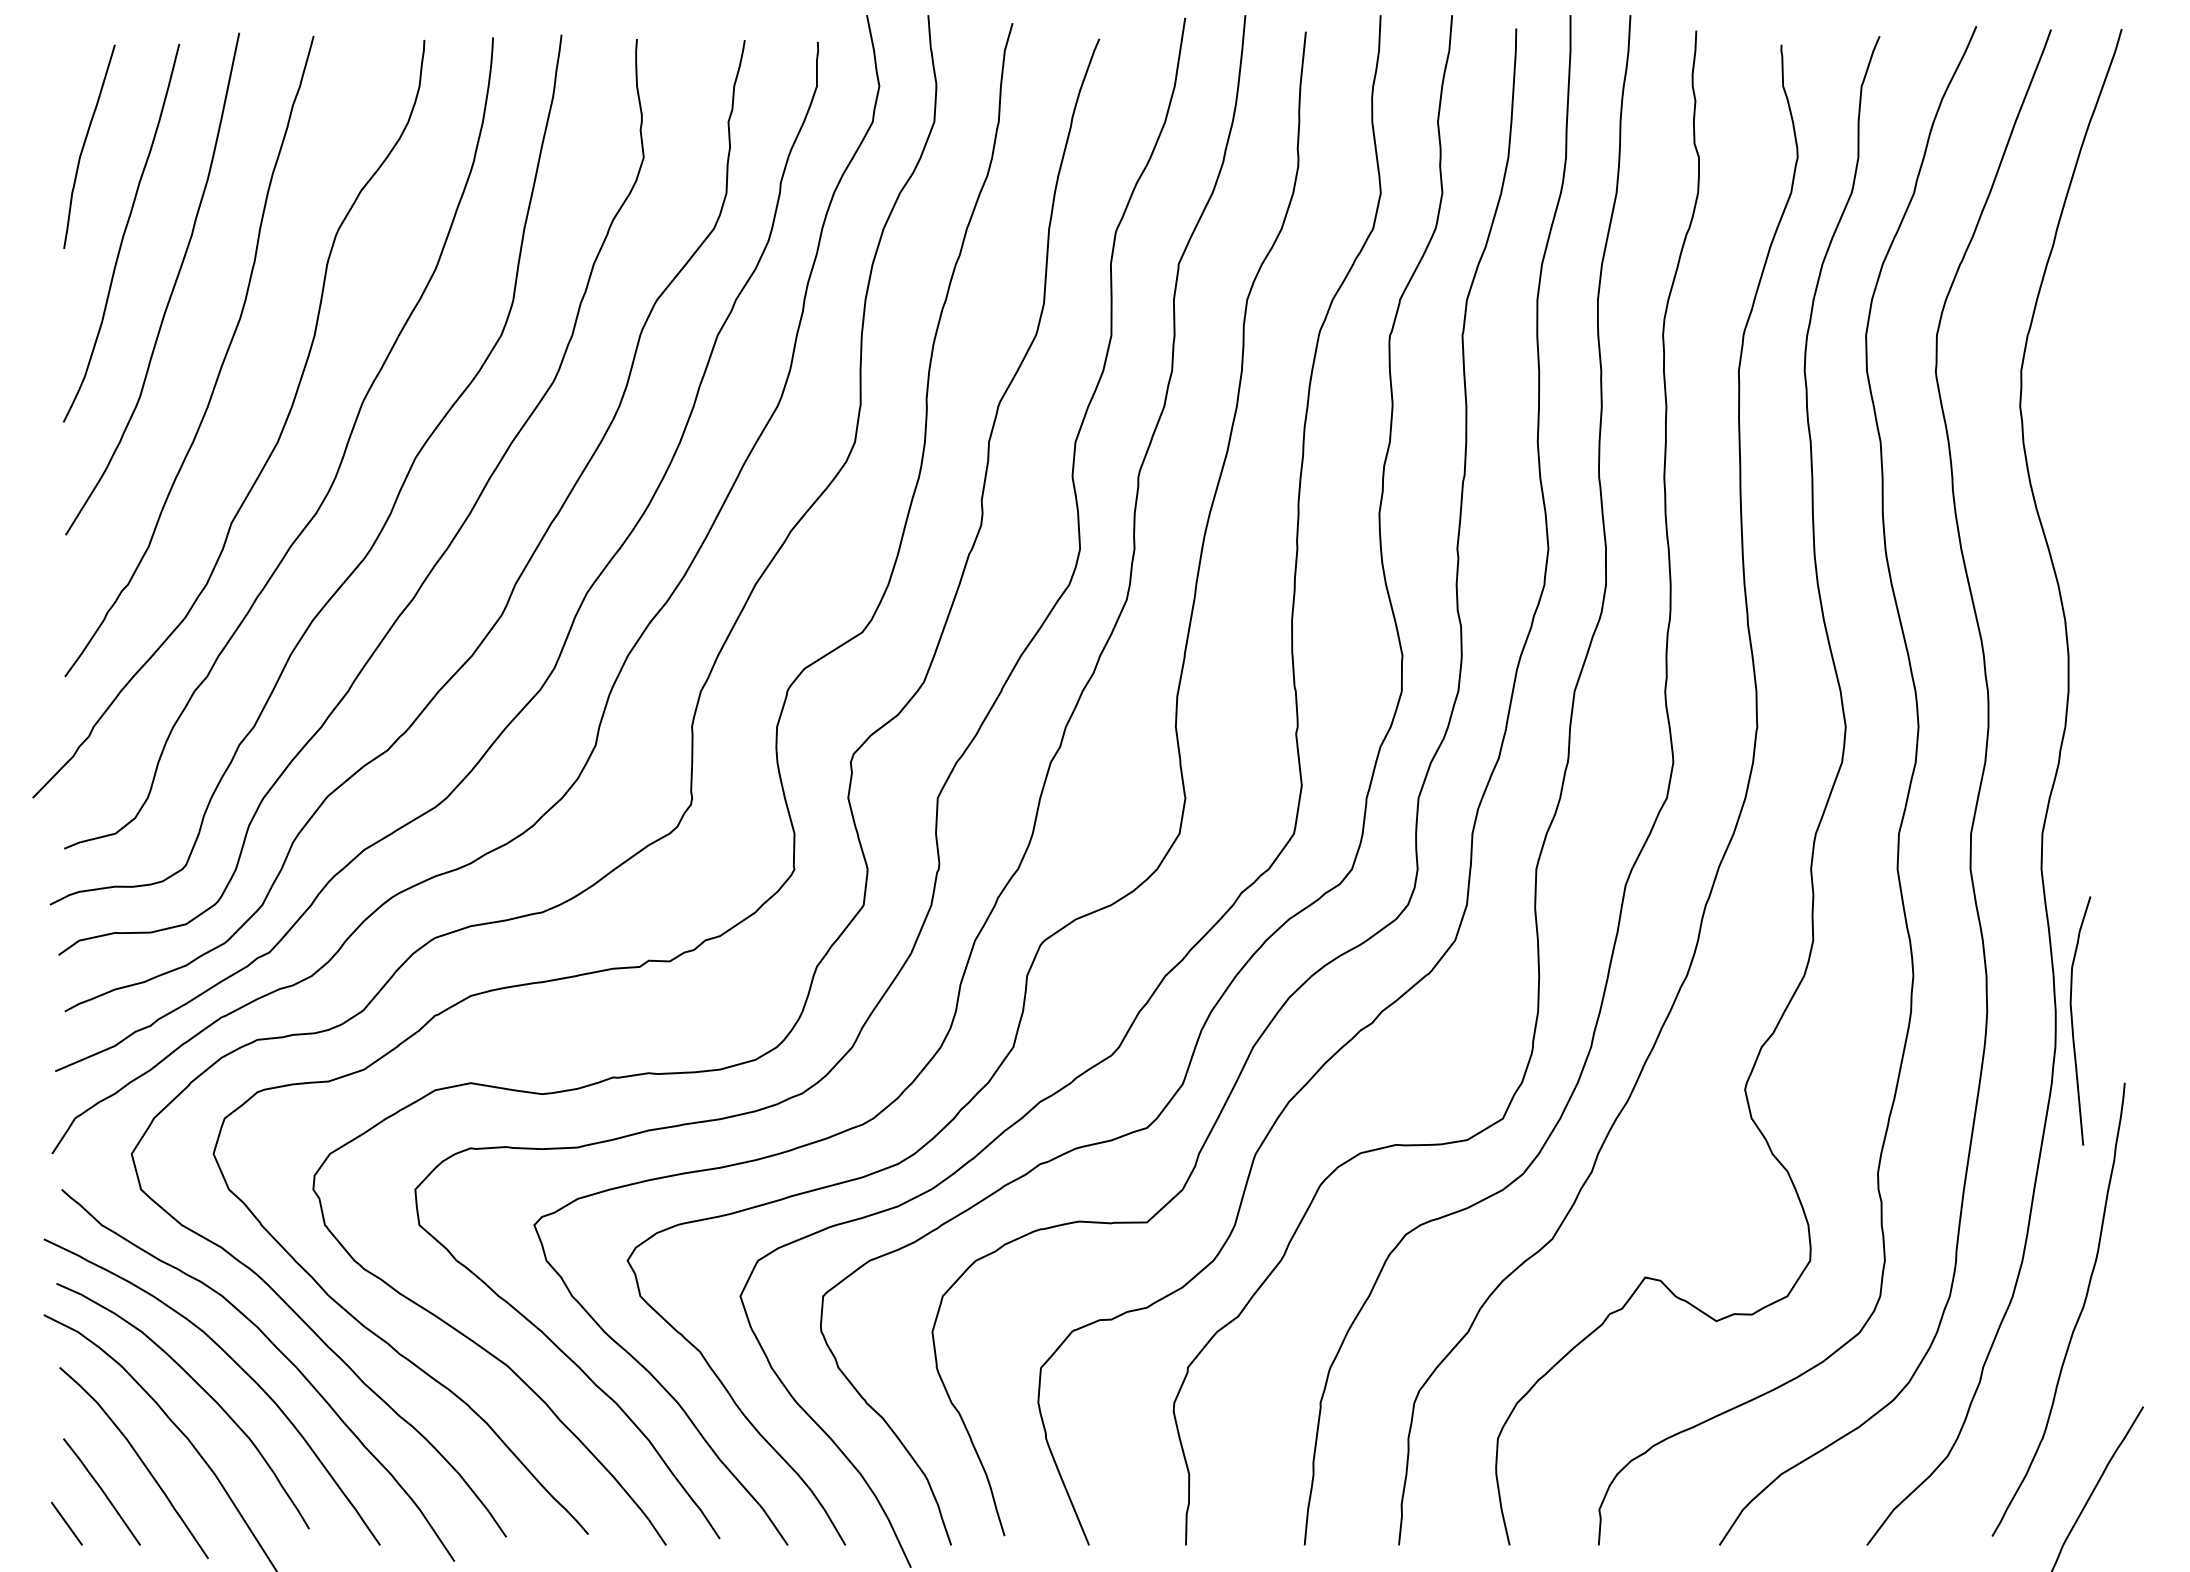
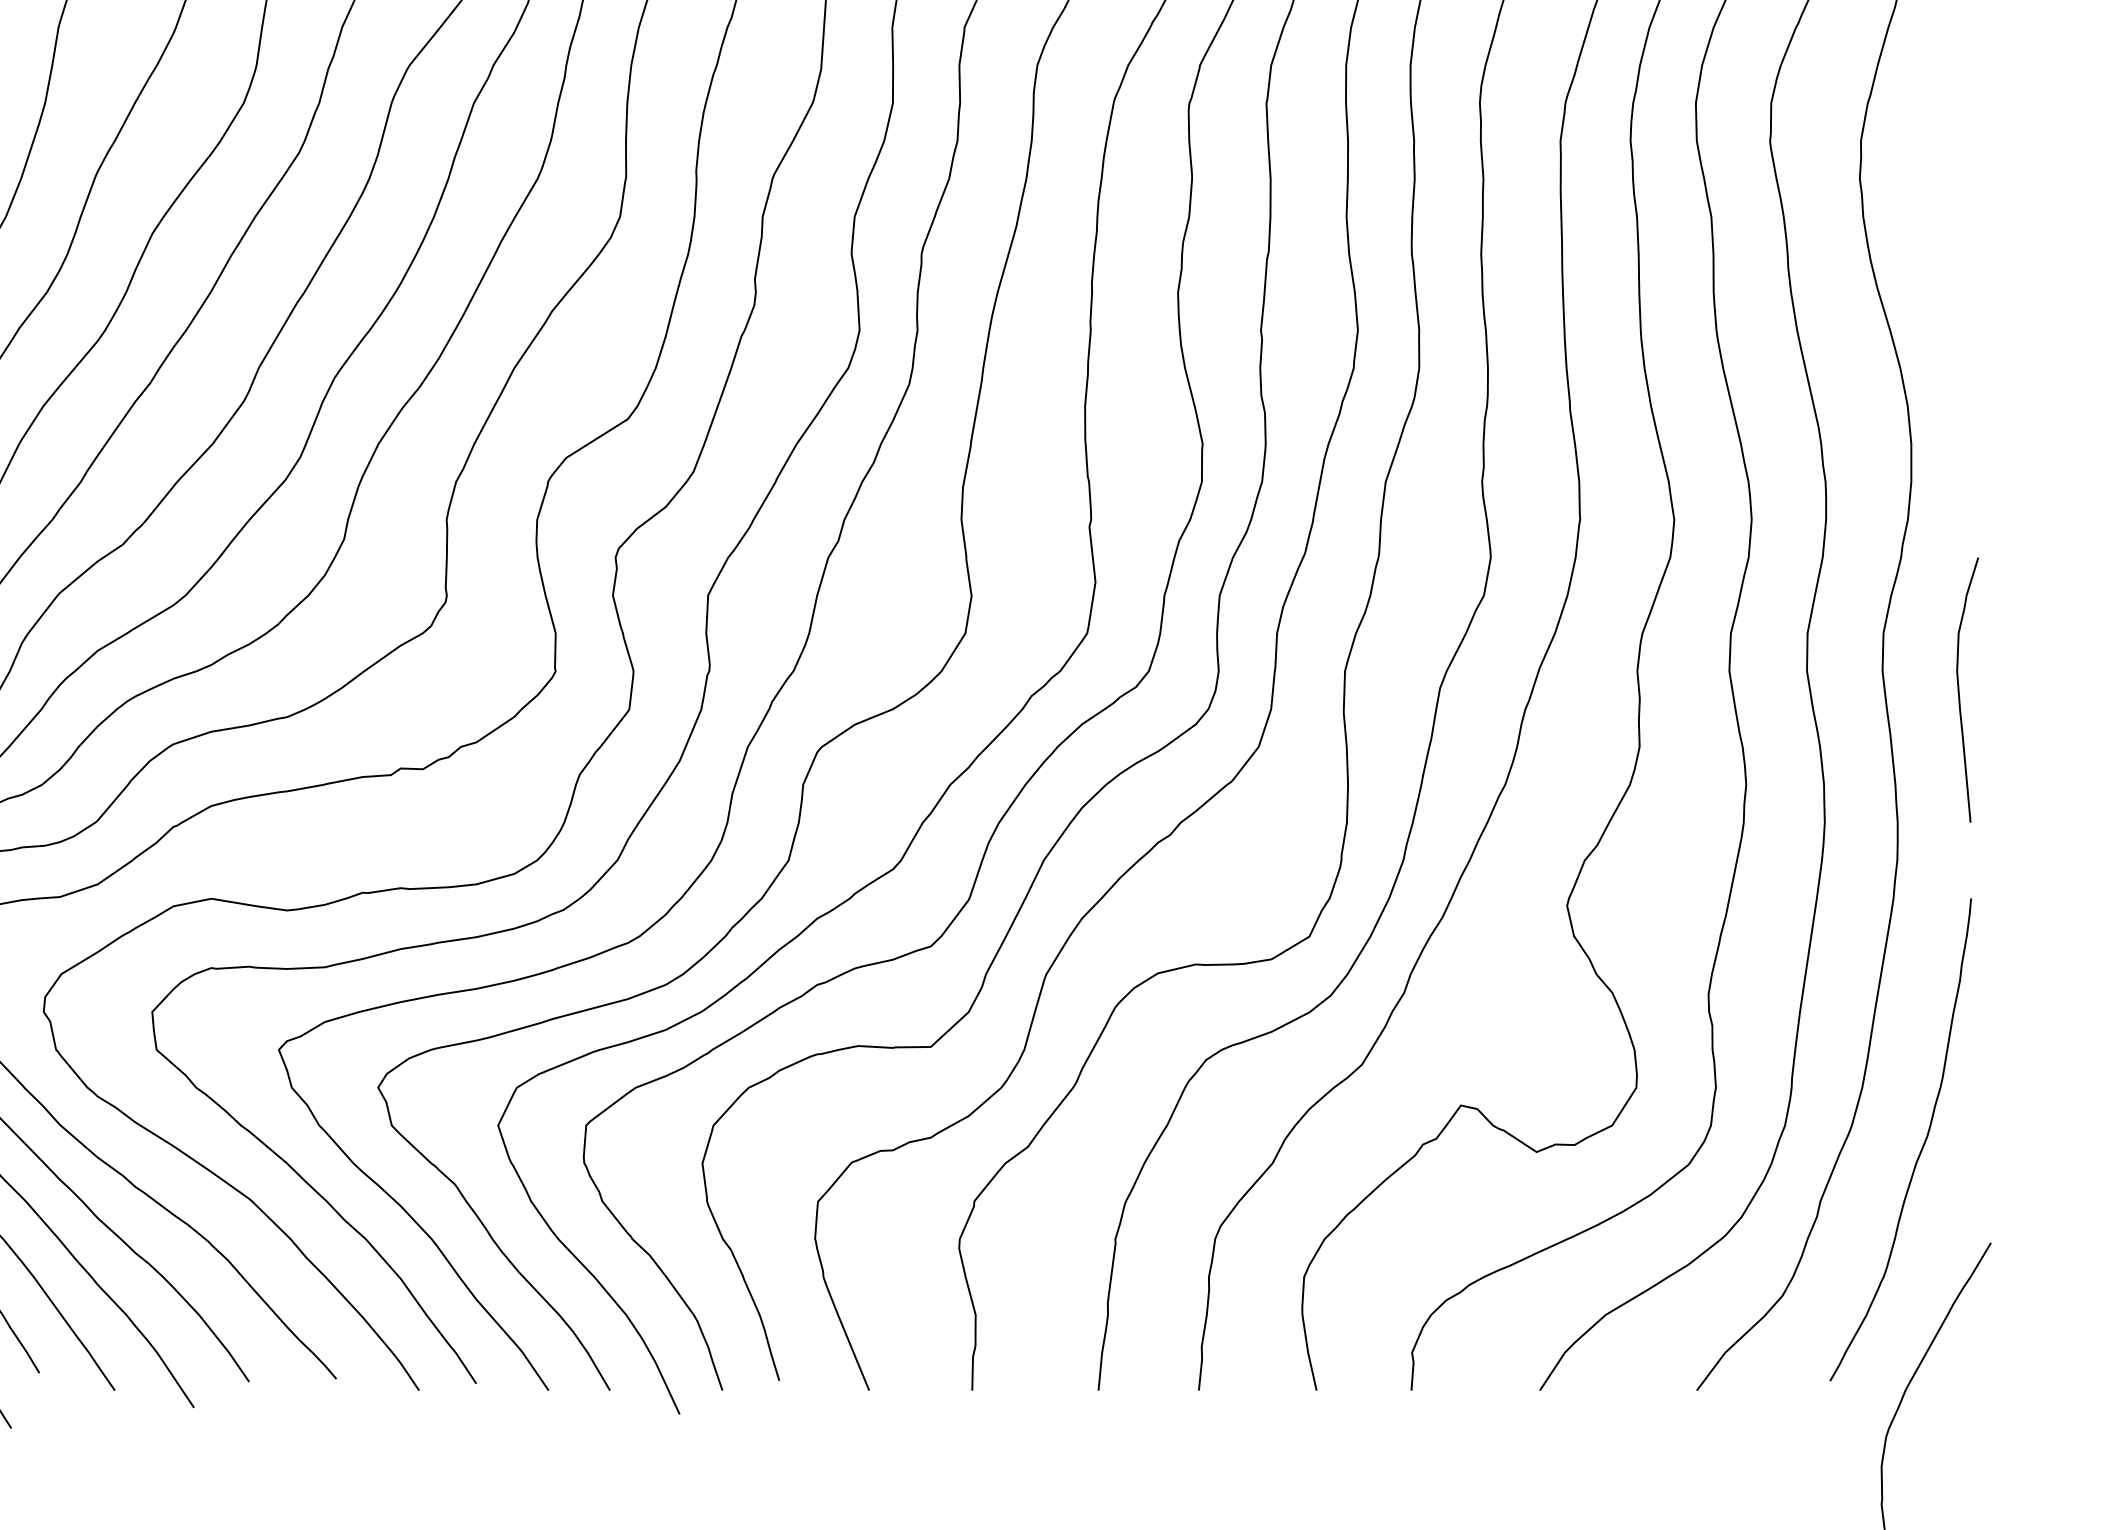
curve: (2073, 1023) -> (1960, 692), moved

